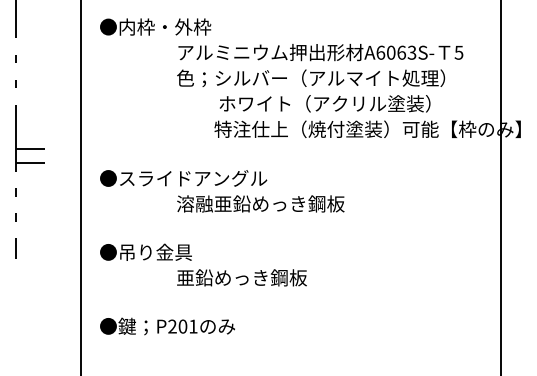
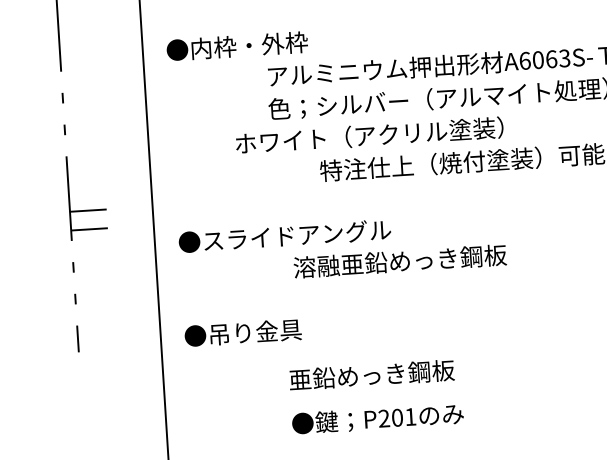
text: (325, 103) -> (370, 135), moved
text: (260, 203) -> (399, 260), moved
text: (241, 277) -> (371, 374), moved
text: (167, 326) -> (377, 418), moved

